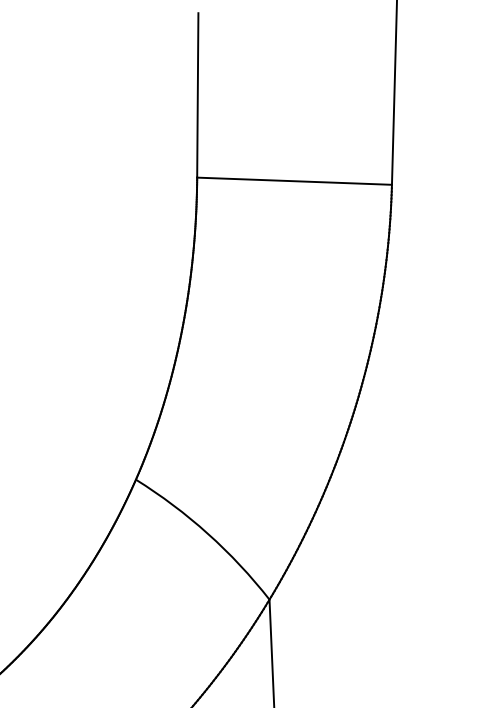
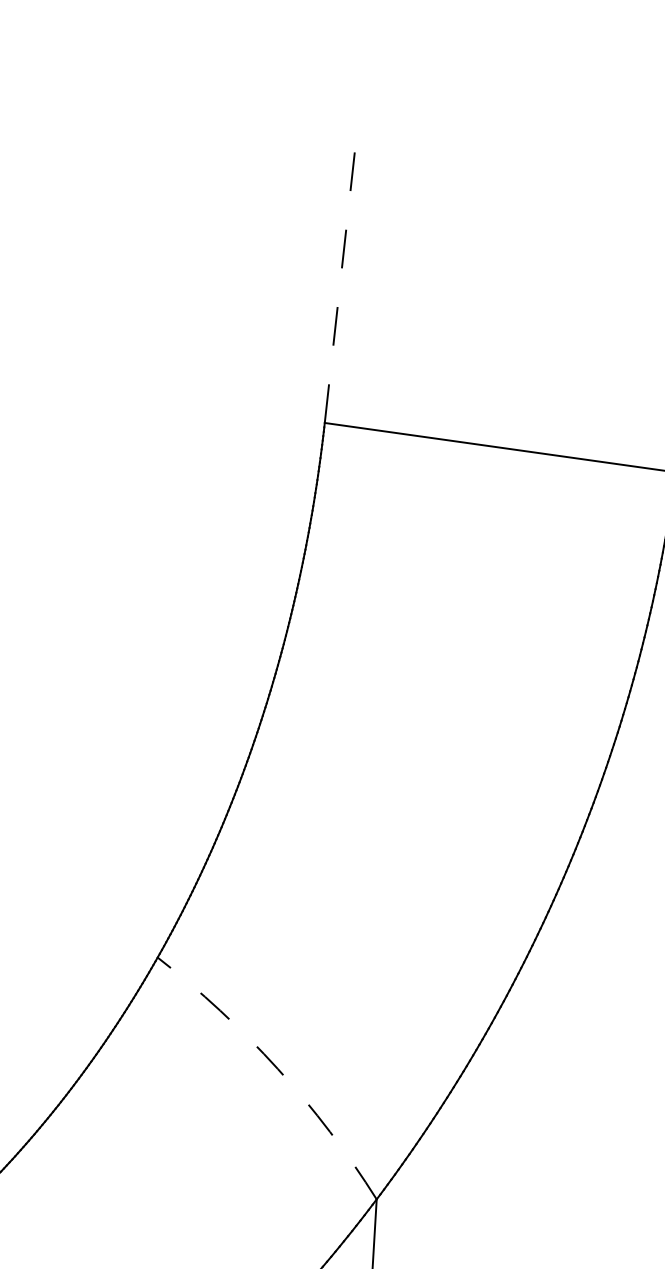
line: (197, 94) -> (340, 272), solid -> dashed
arc: (208, 533) -> (278, 1068), solid -> dashed

